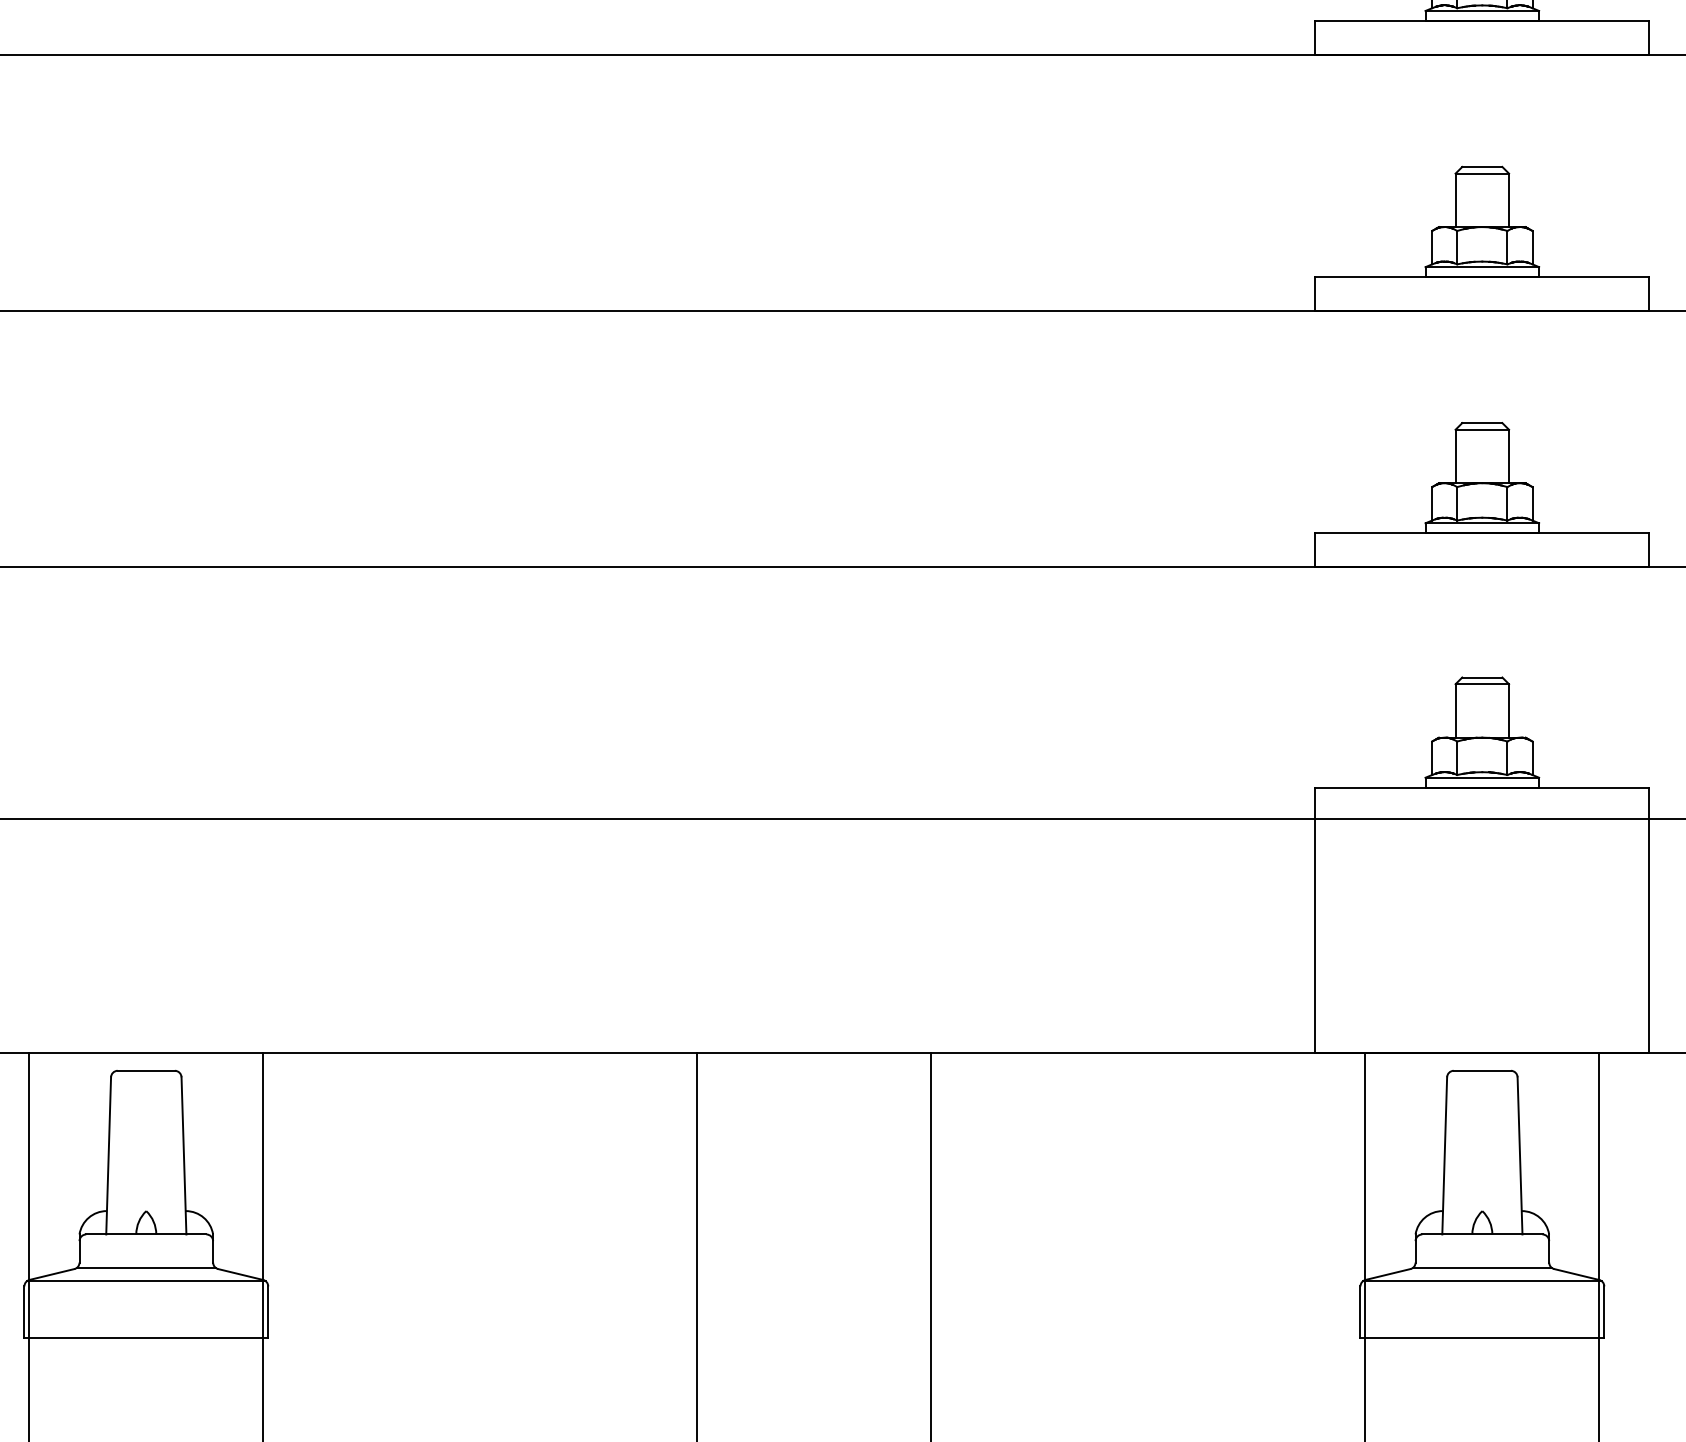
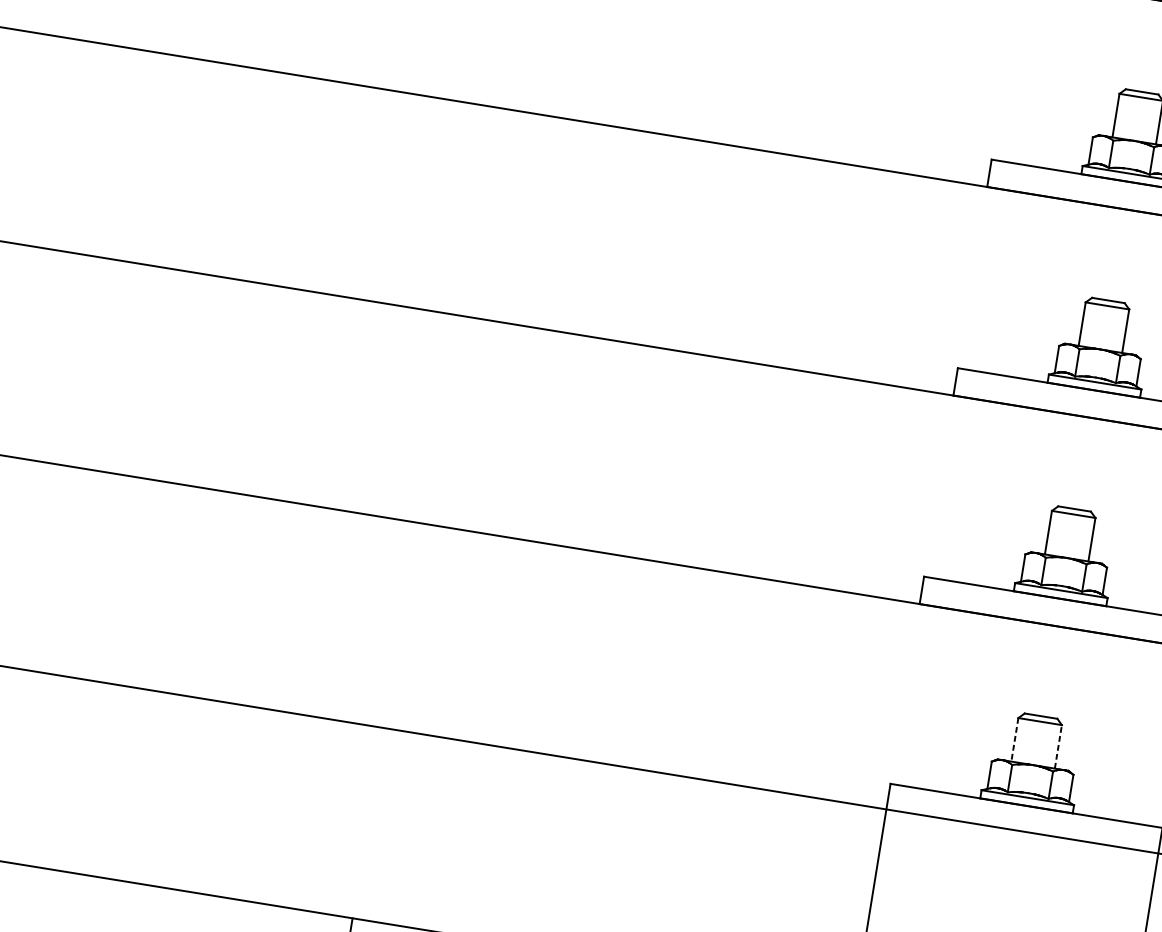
line: (1455, 710) -> (1014, 739), solid -> dashed
line: (1509, 710) -> (1058, 746), solid -> dashed

